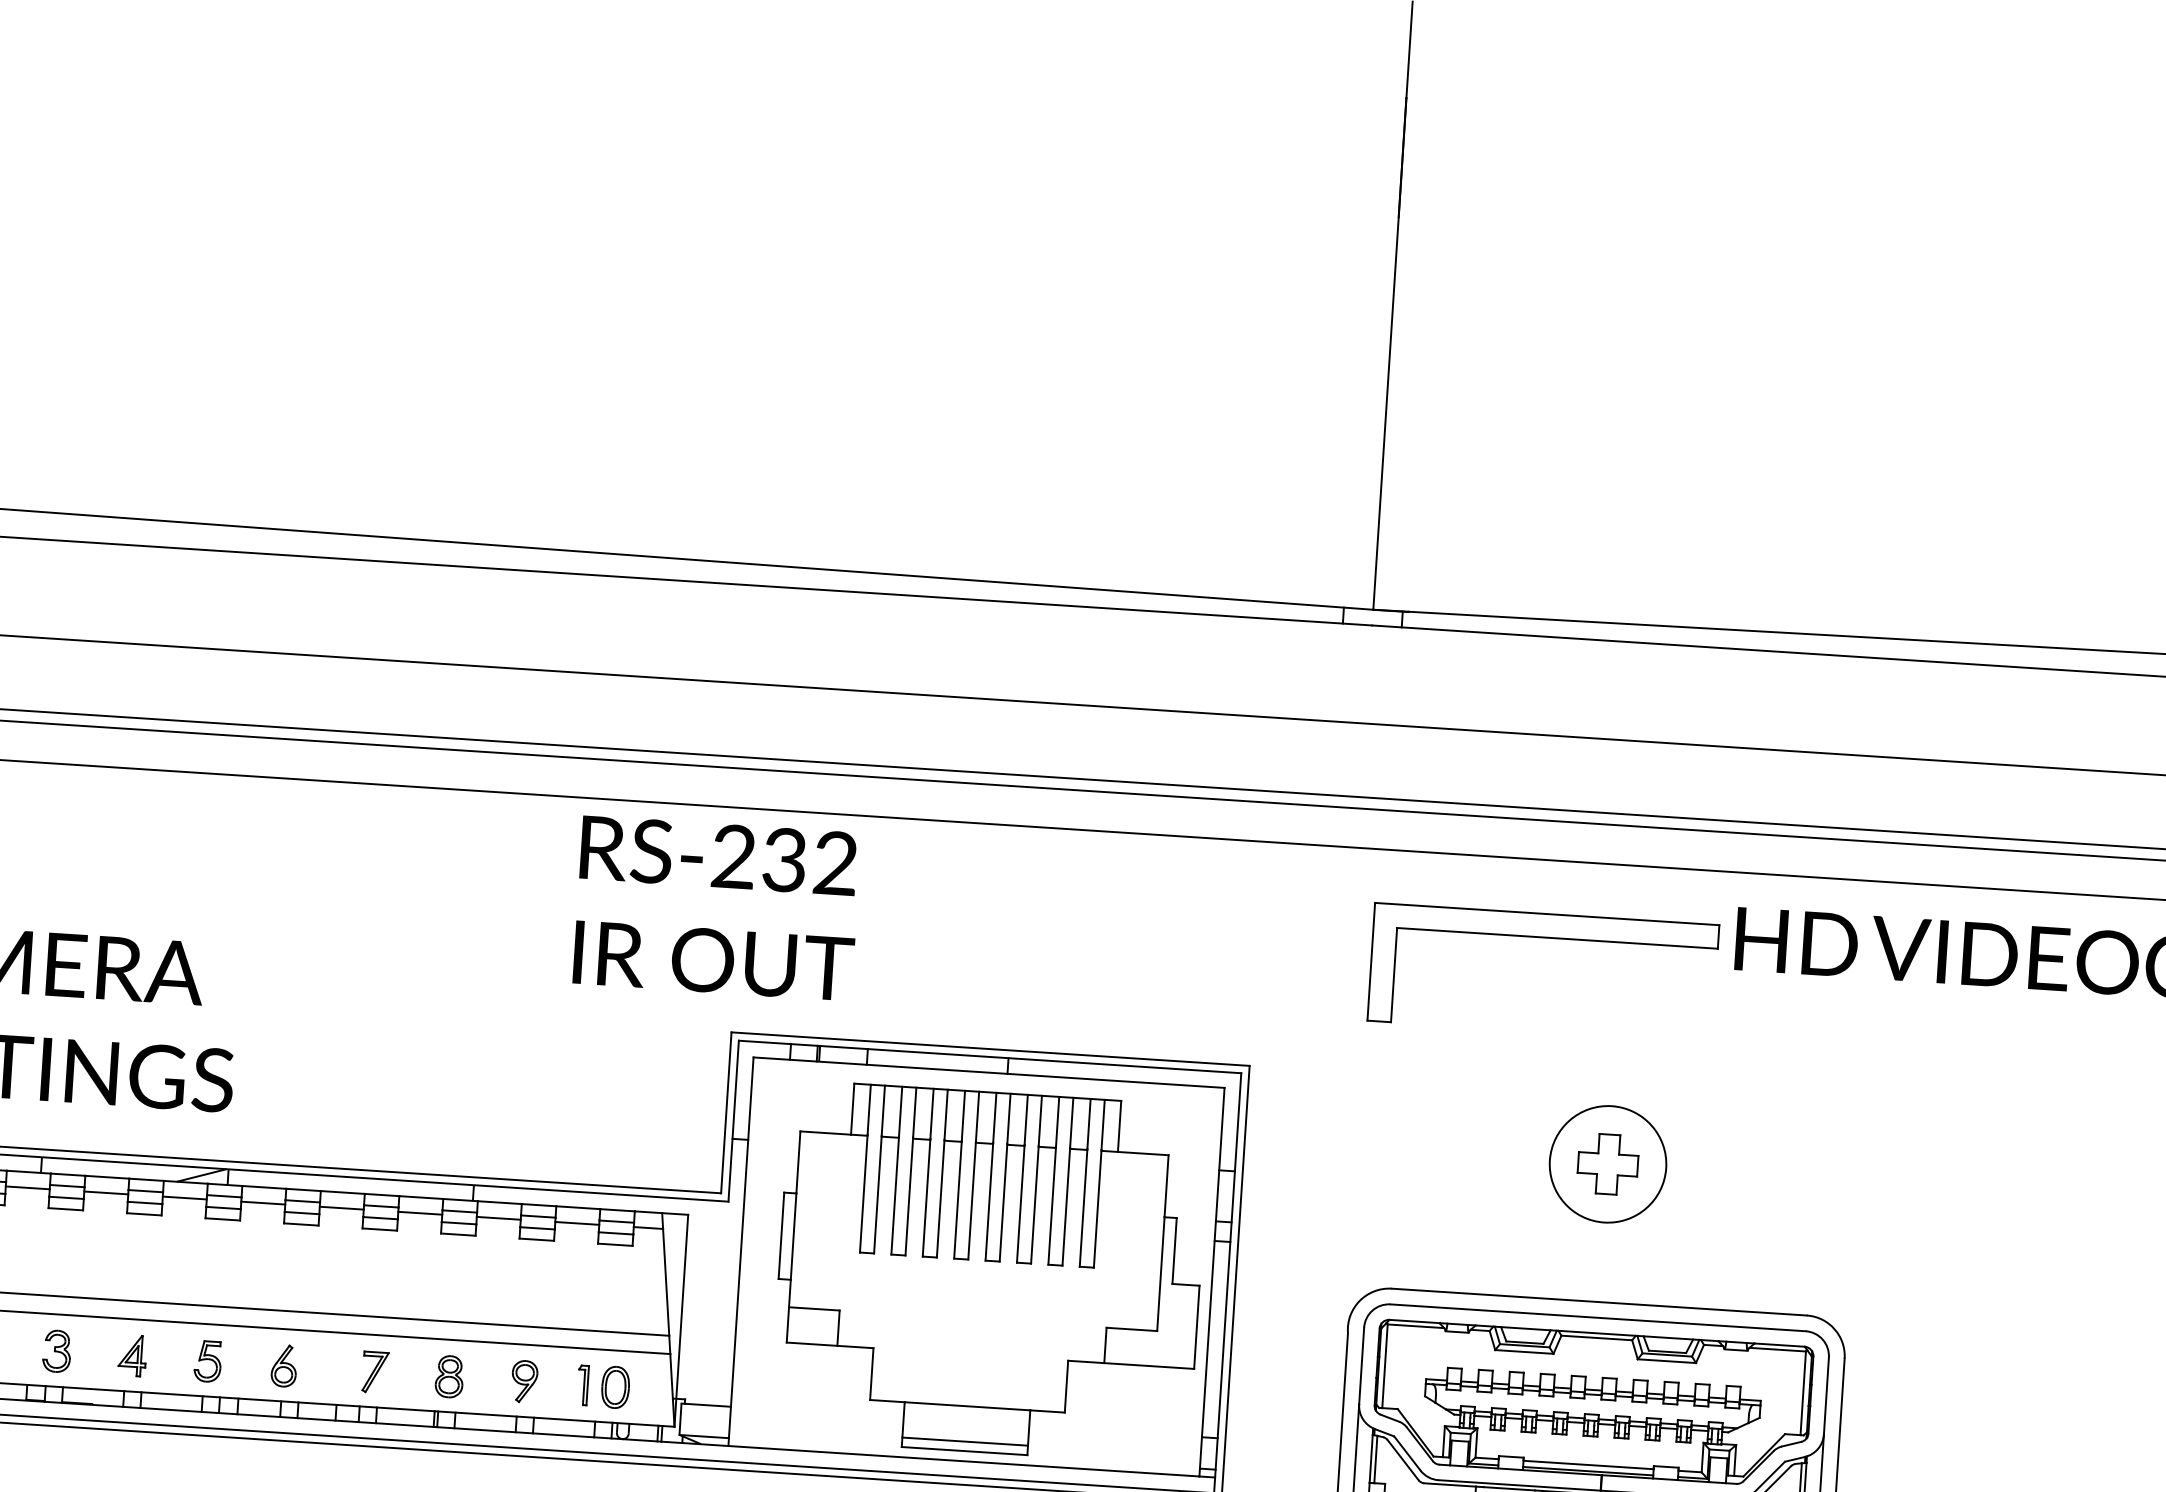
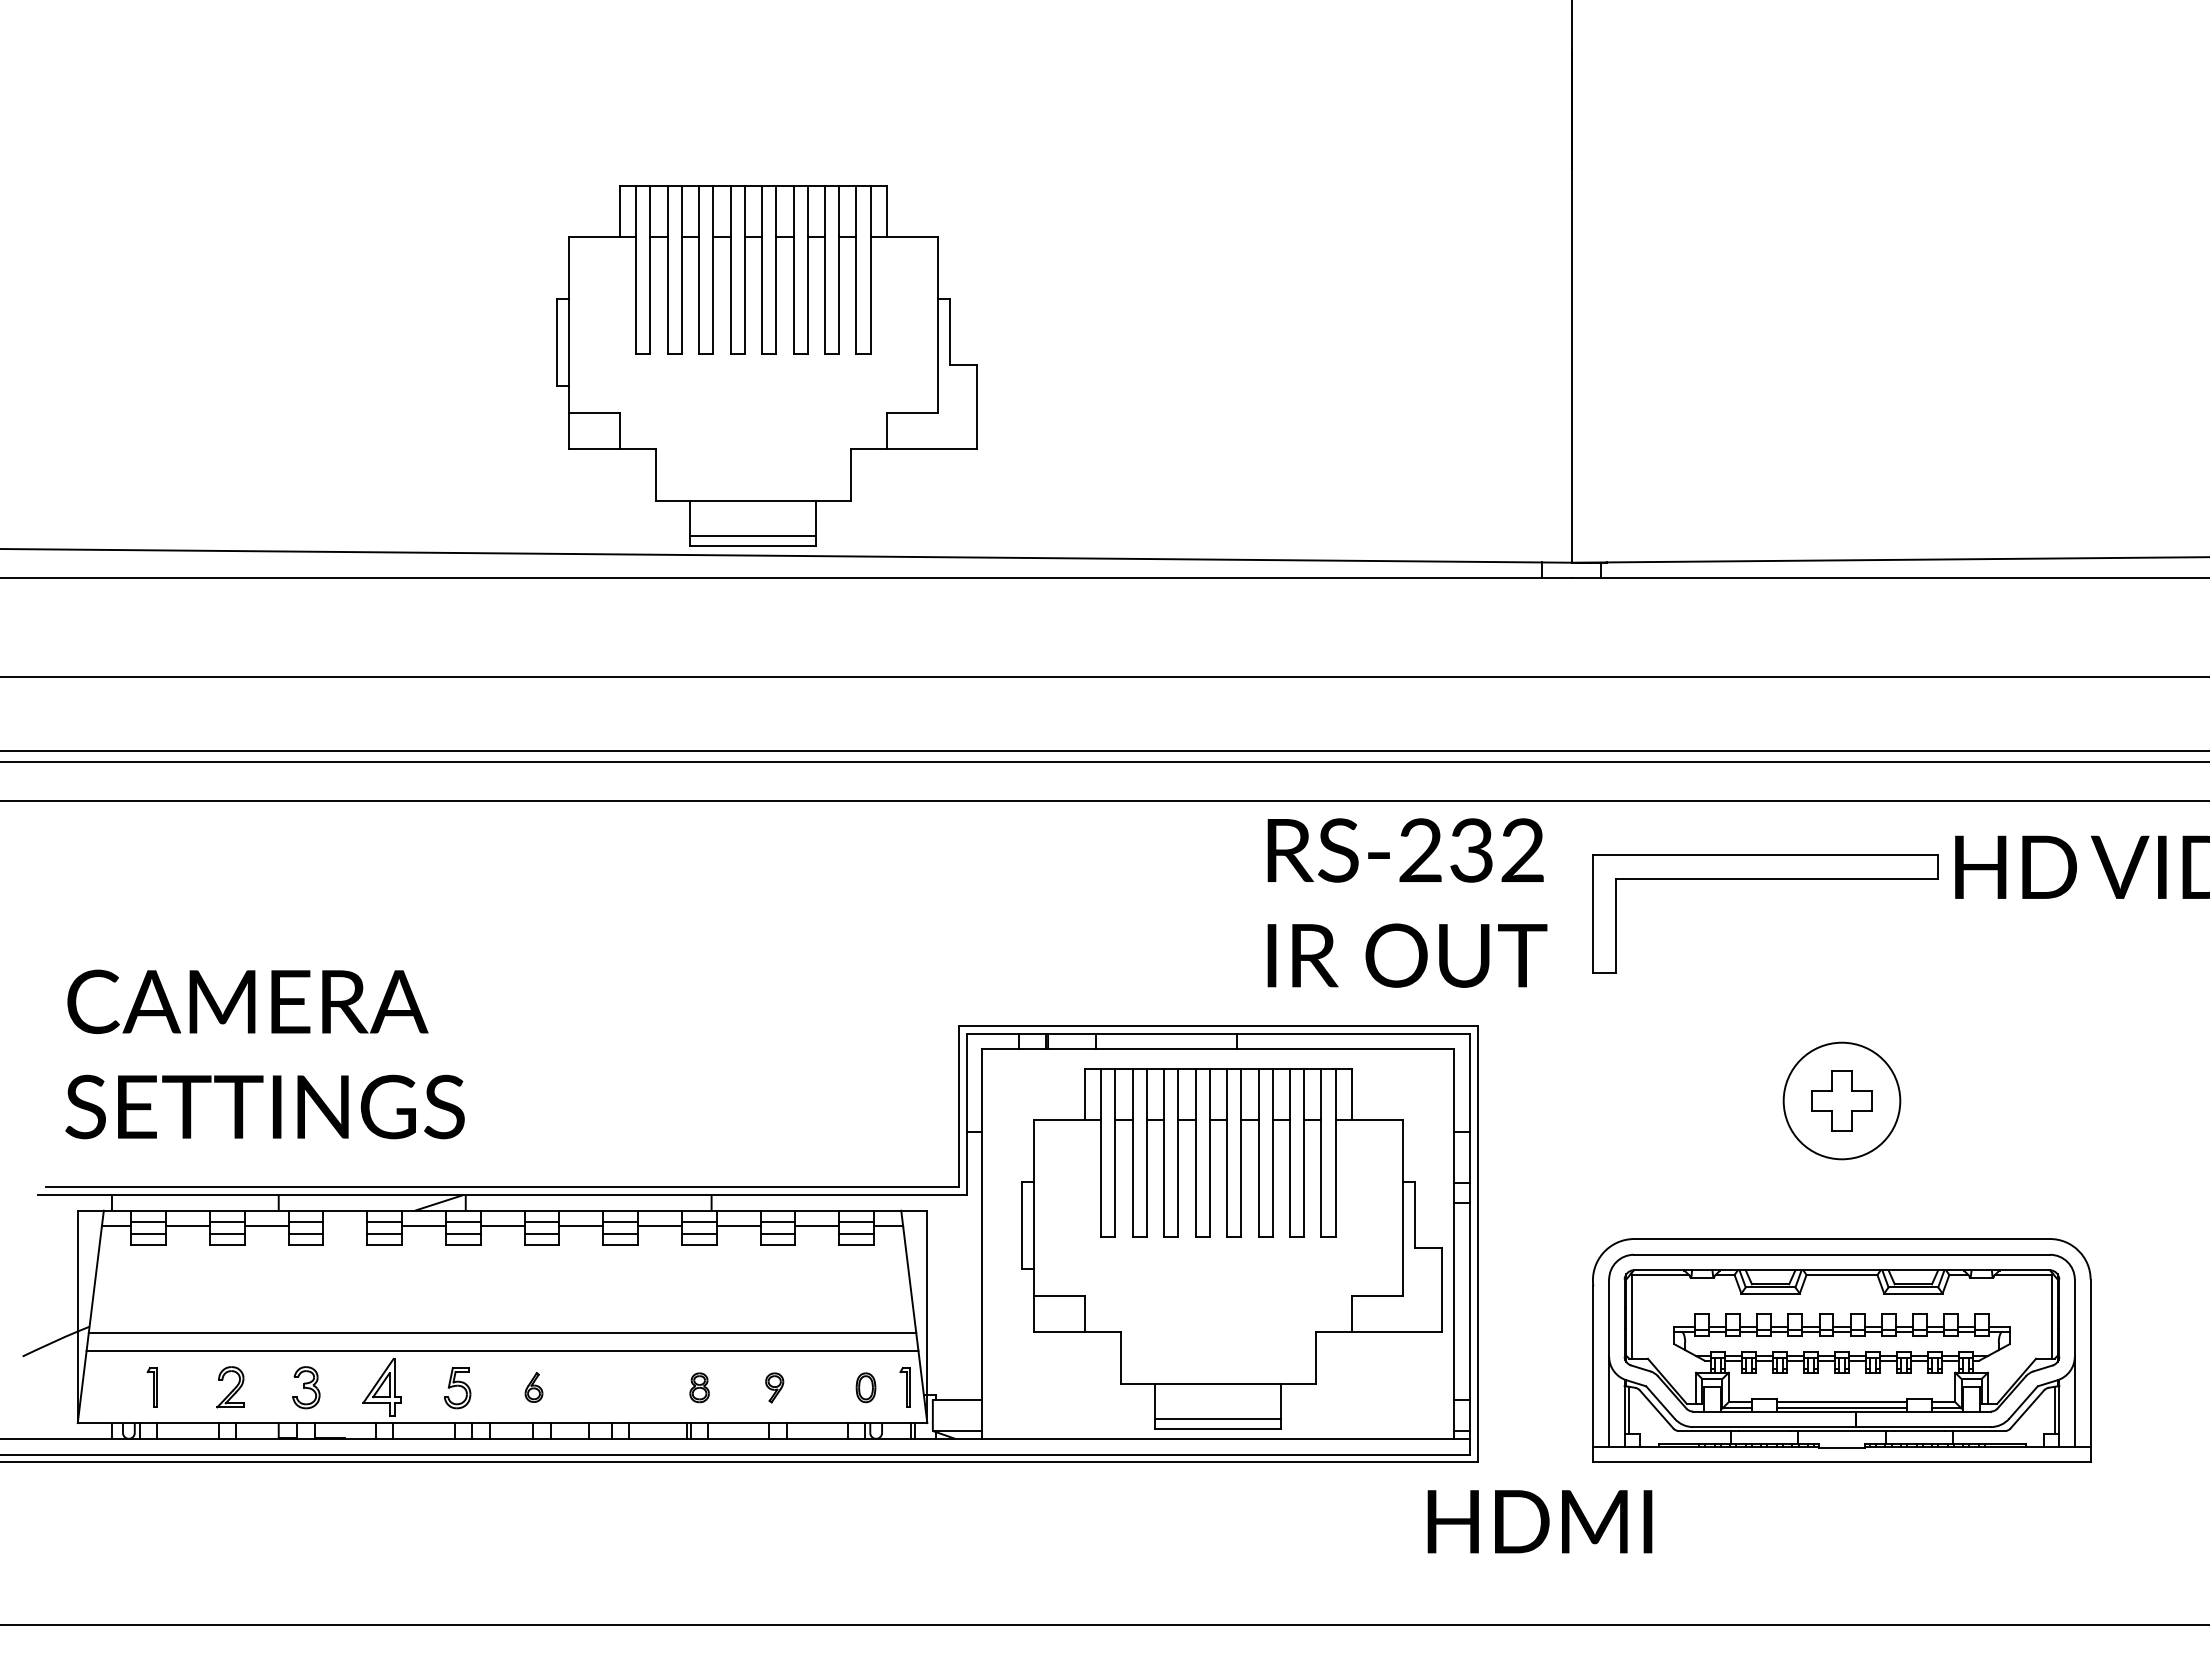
part: (582, 360) -> (766, 365), added
text: (717, 907) -> (1407, 902), moved
line: (106, 1193) -> (345, 1226), removed
part: (132, 1355) -> (381, 1386), size x1.4
part: (283, 1365) -> (533, 1387), size x0.7
part: (375, 1372) -> (625, 1388), removed
part: (449, 1376) -> (699, 1387), size x0.7
part: (524, 1381) -> (774, 1387), size x0.7
part: (582, 1385) -> (904, 1387), moved
part: (615, 1387) -> (865, 1387), size x0.7

